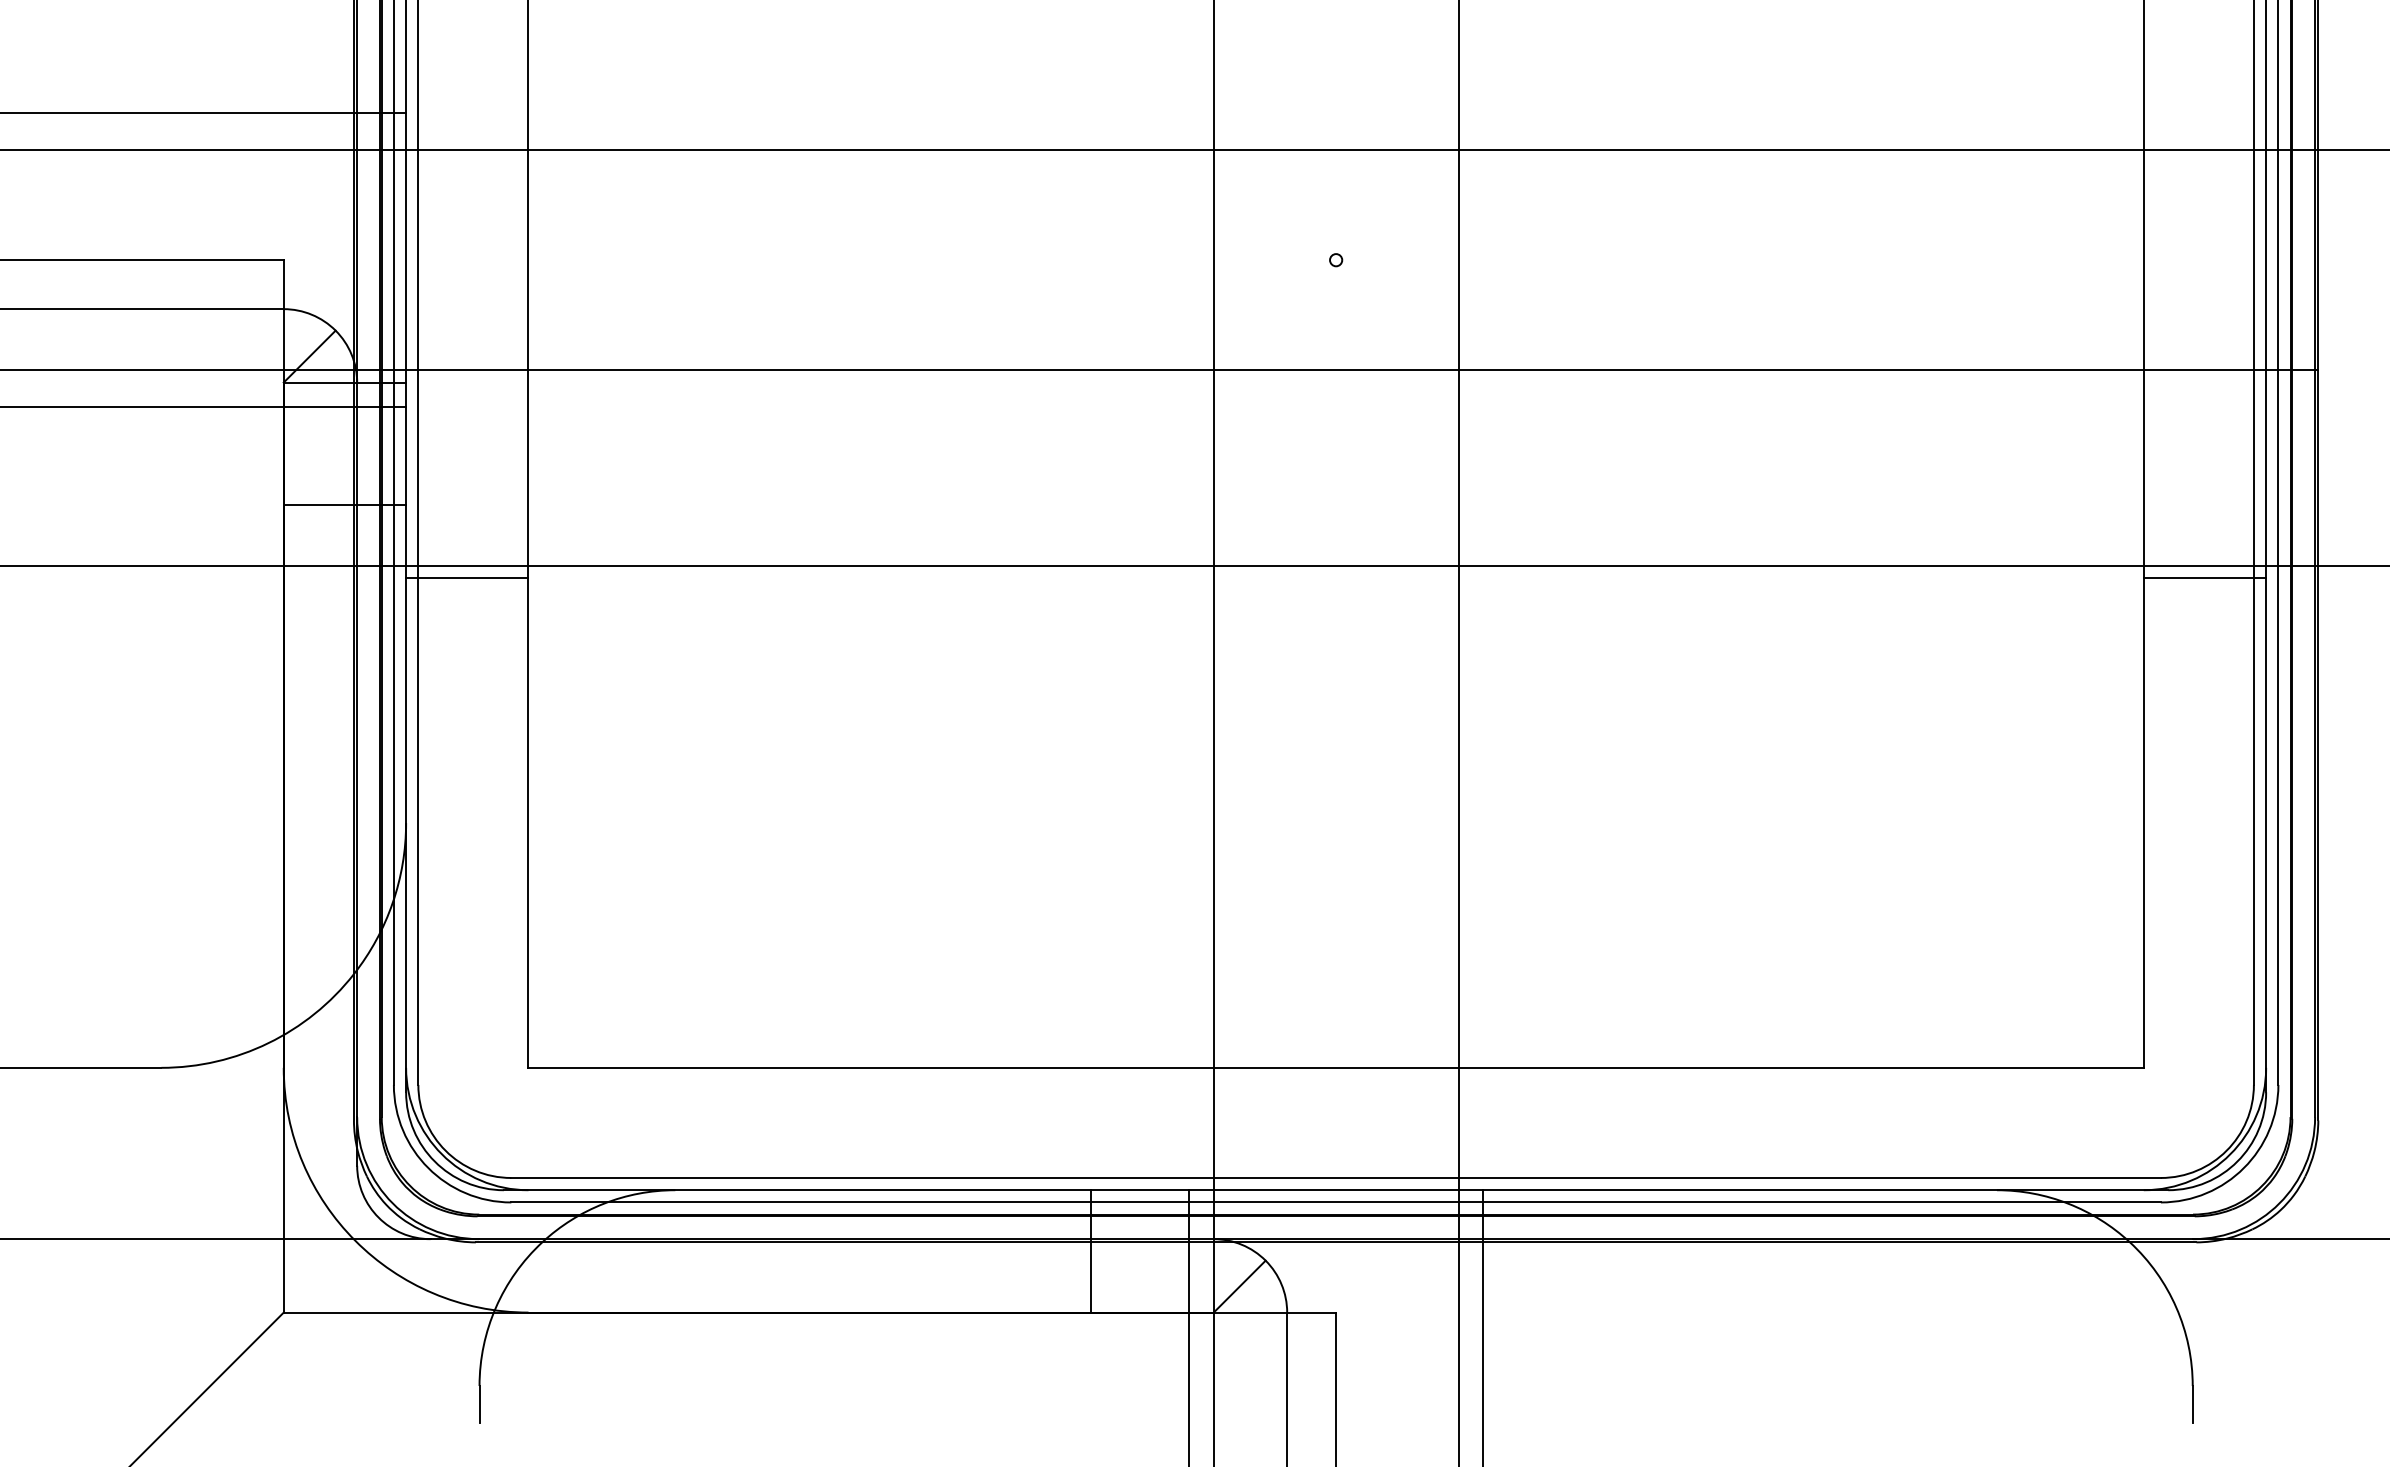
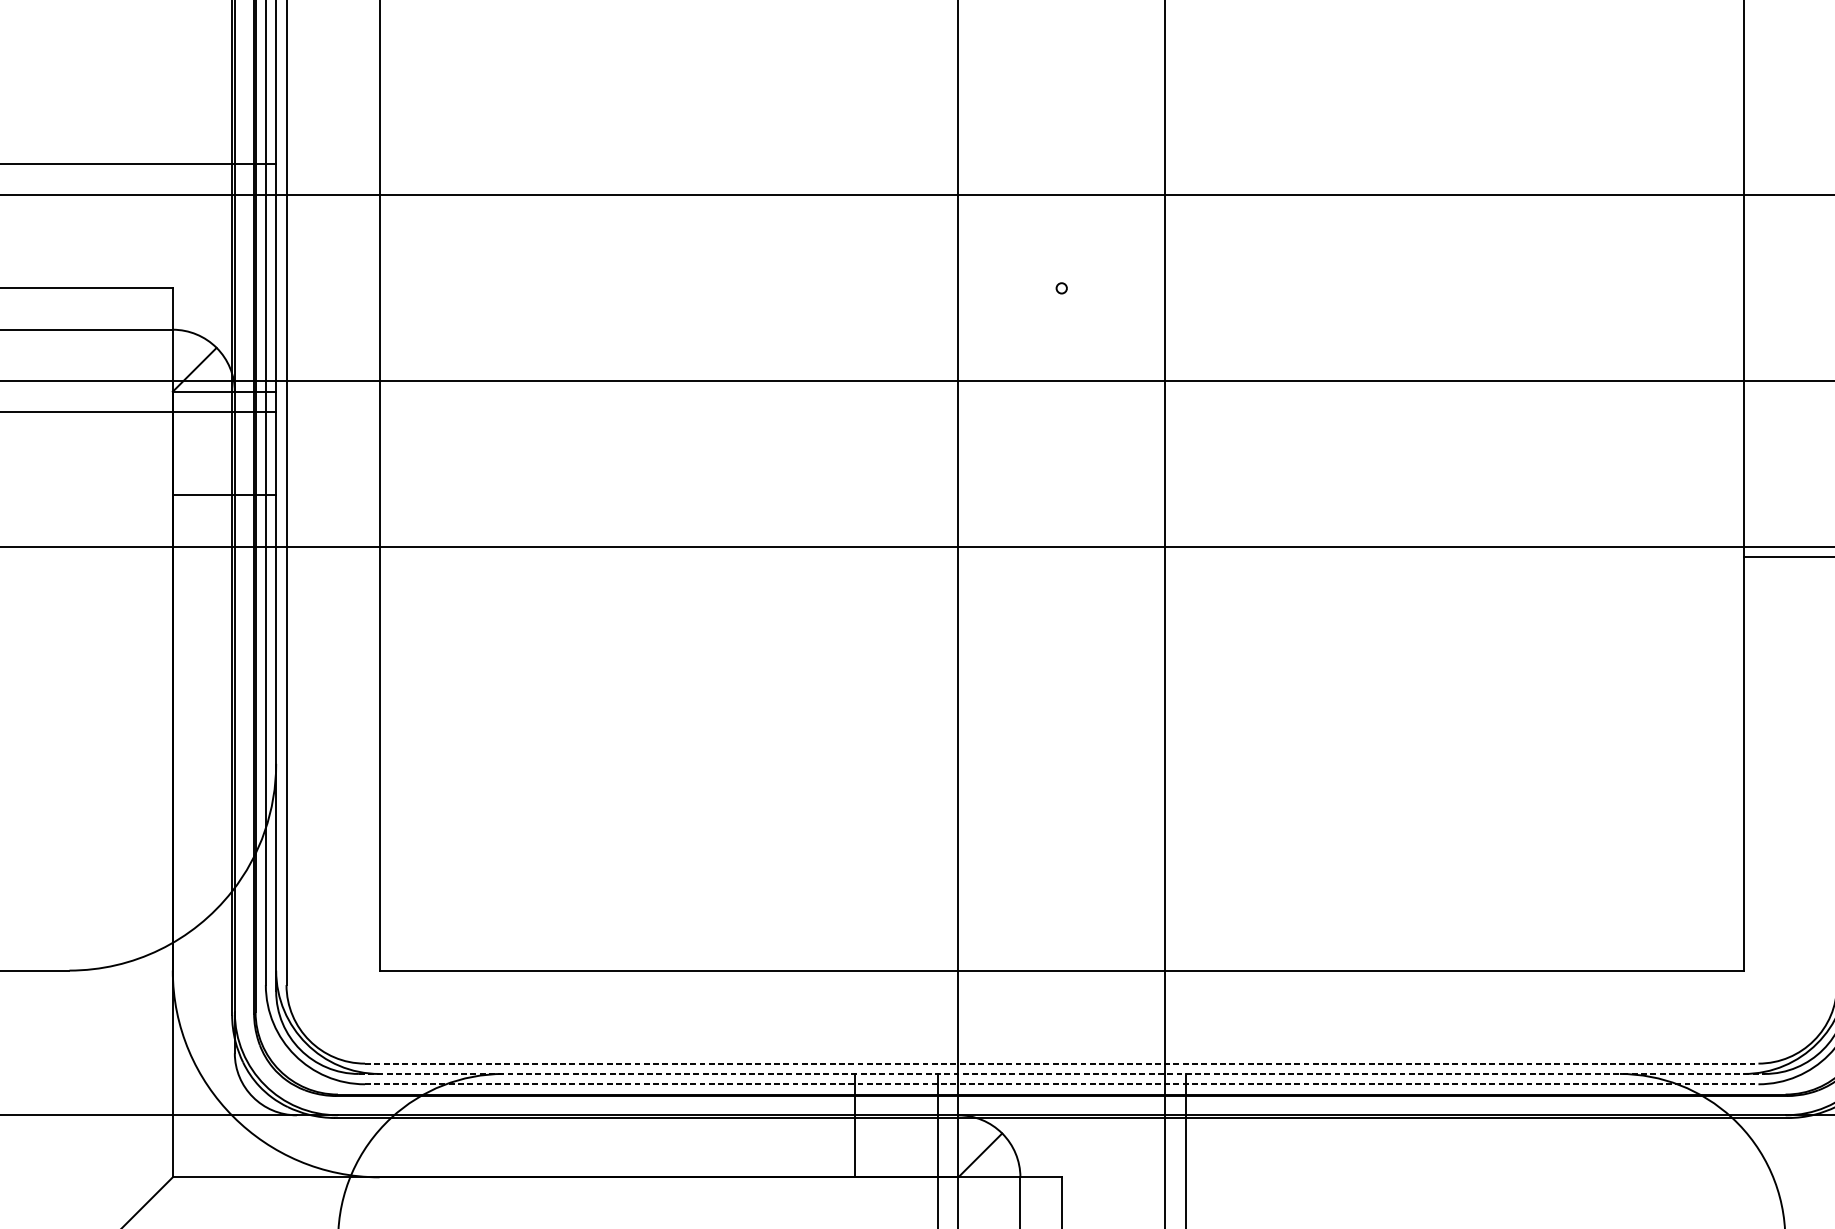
line: (467, 578) -> (328, 557), removed
line: (1336, 1177) -> (1062, 1063), solid -> dashed
line: (1336, 1190) -> (1062, 1074), solid -> dashed
line: (1336, 1202) -> (1062, 1084), solid -> dashed

